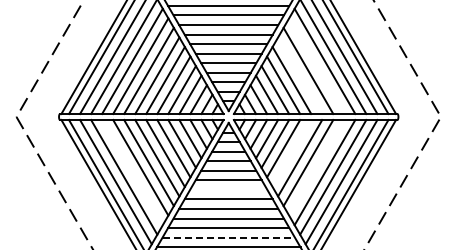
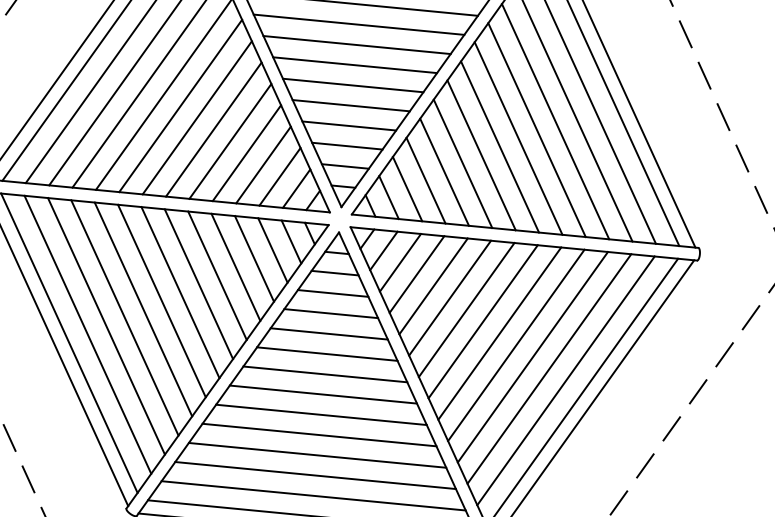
line: (316, 66) -> (536, 130), added
line: (300, 75) -> (500, 146), added
line: (291, 152) -> (465, 307), added
line: (316, 167) -> (515, 344), added
line: (132, 172) -> (124, 317), added
line: (228, 189) -> (324, 373), added
line: (229, 237) -> (317, 475), dashed -> solid

